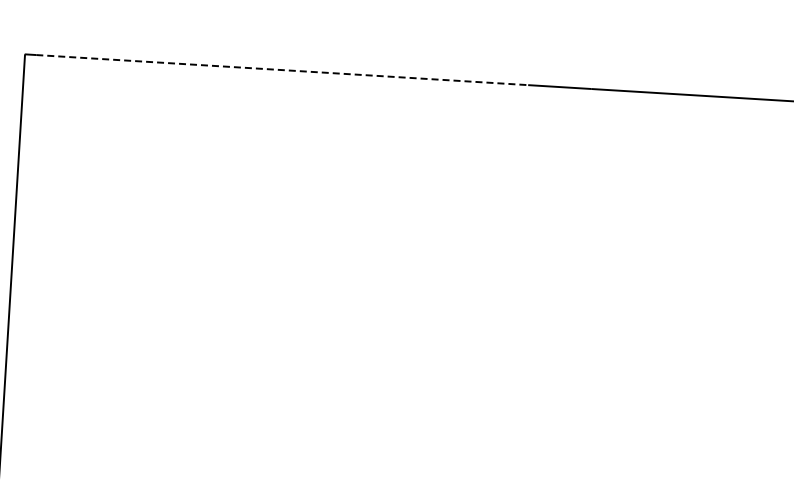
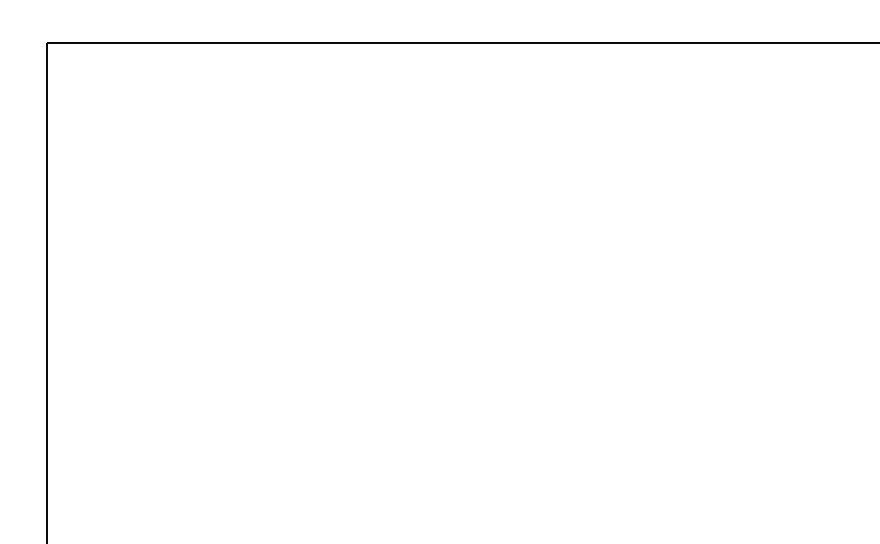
line: (282, 70) -> (305, 42), dashed -> solid

